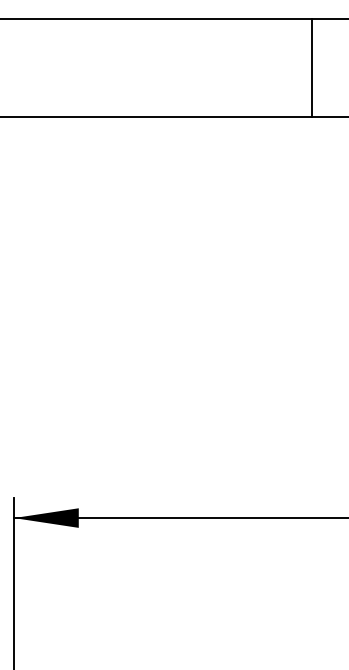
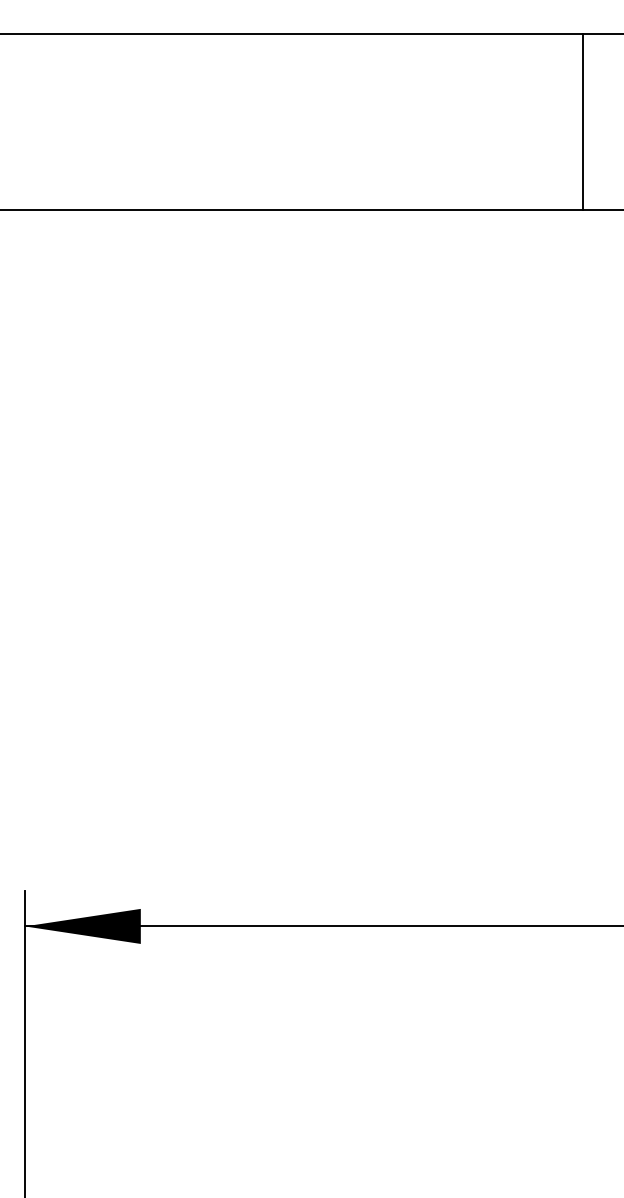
line: (311, 68) -> (582, 122), moved

